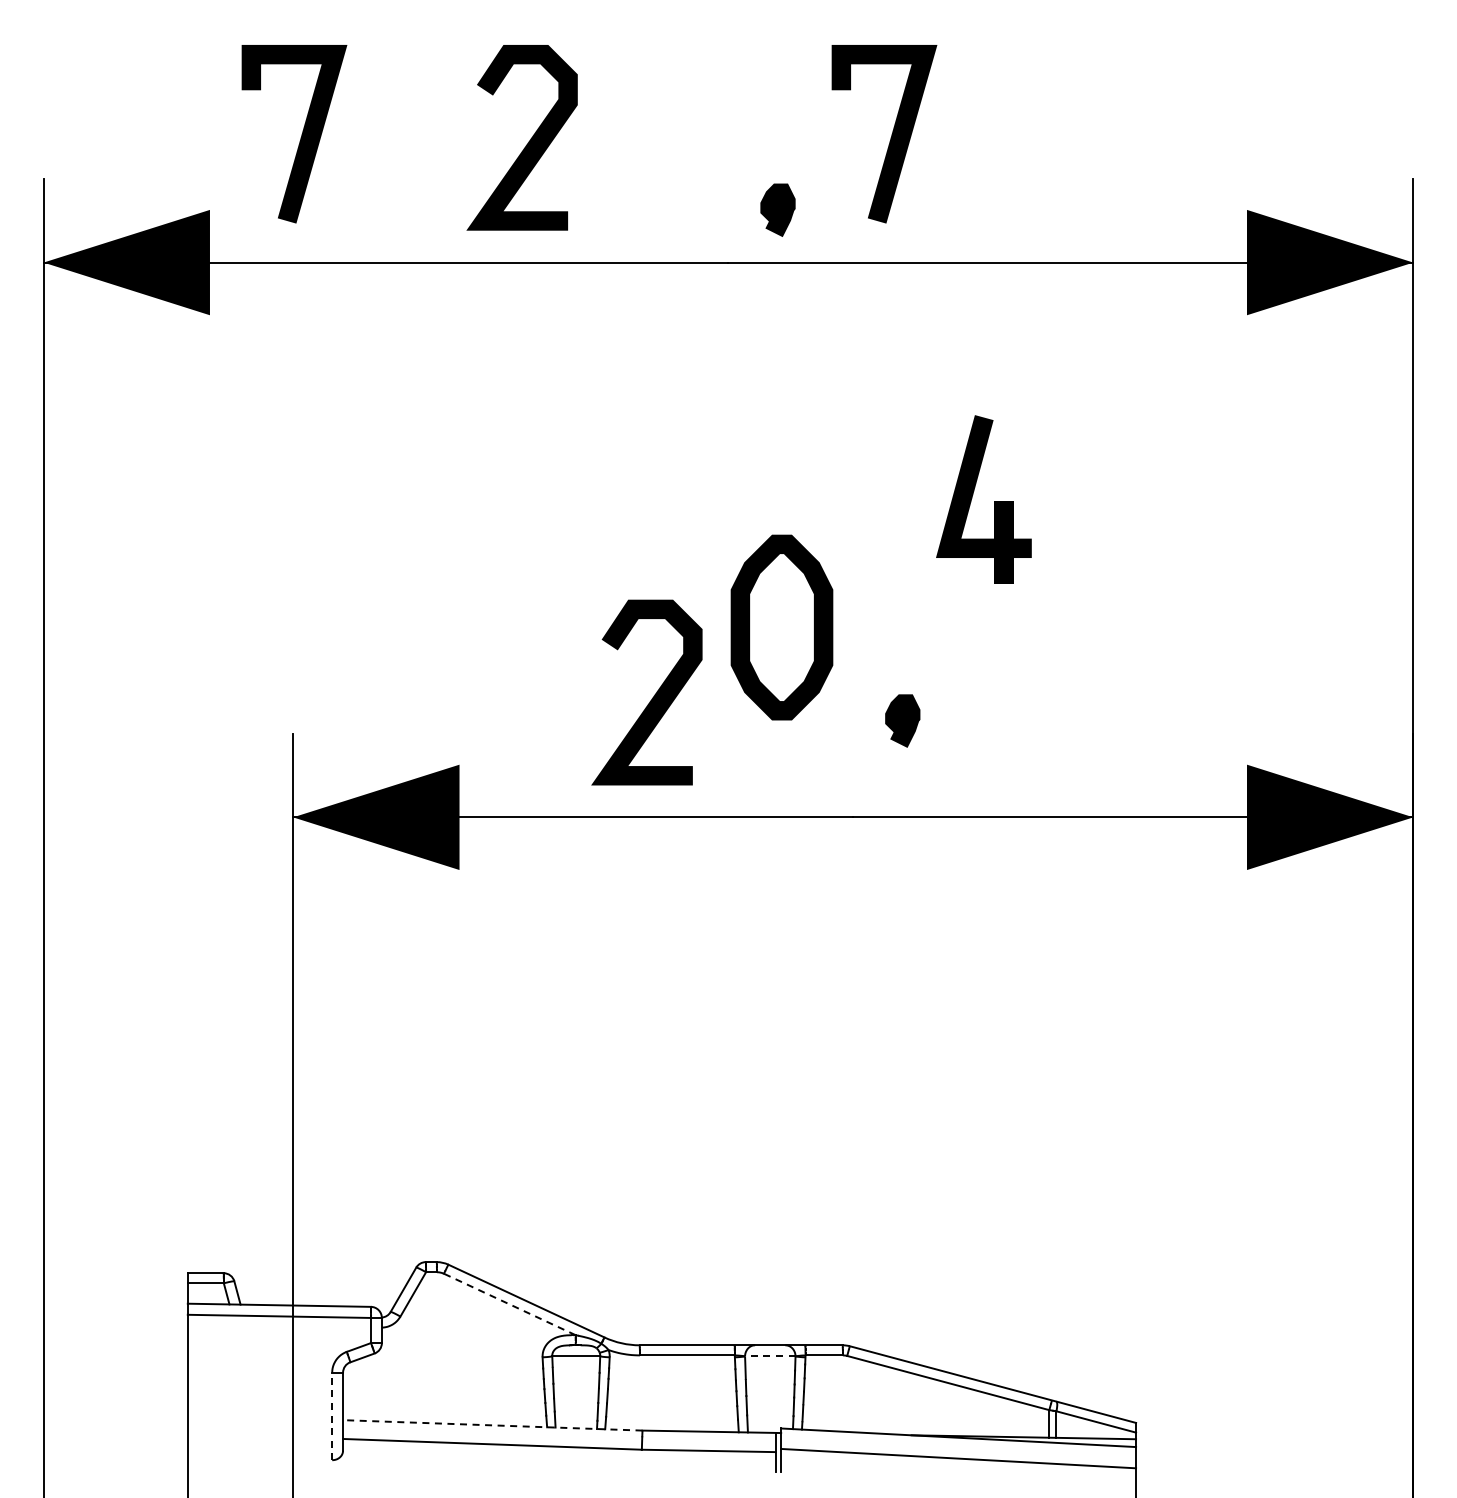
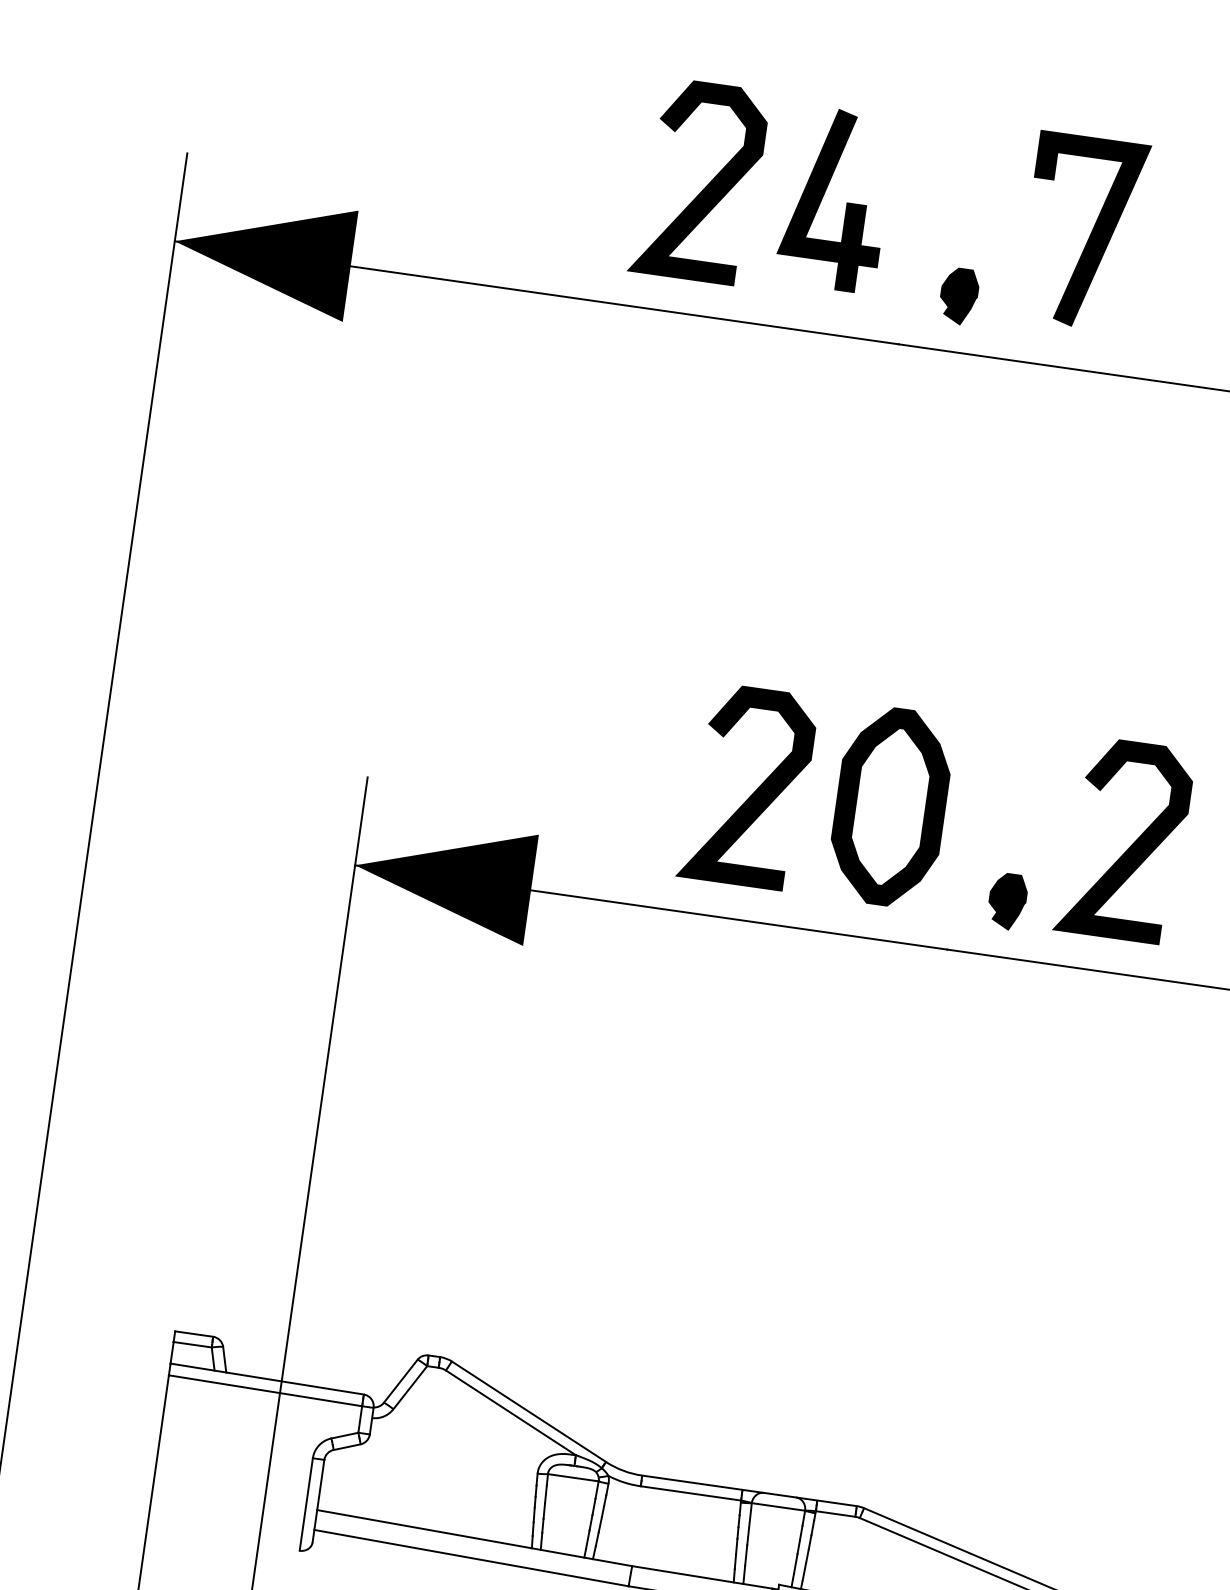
line: (300, 137) -> (465, 147), removed
part: (972, 498) -> (823, 196), moved
part: (781, 627) -> (890, 806), moved
curve: (1009, 696) -> (1130, 845), added
part: (902, 720) -> (1007, 901), moved
line: (509, 1304) -> (510, 1412), dashed -> solid
line: (769, 1356) -> (777, 1506), dashed -> solid
line: (332, 1416) -> (306, 1504), dashed -> solid
line: (492, 1425) -> (474, 1538), dashed -> solid

